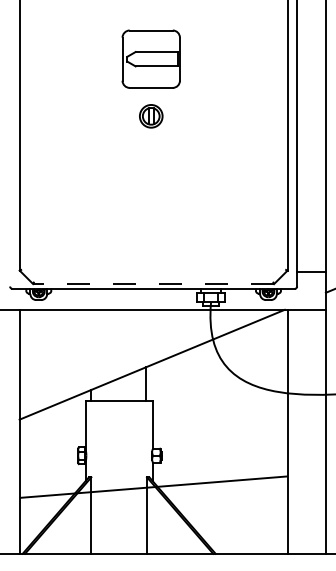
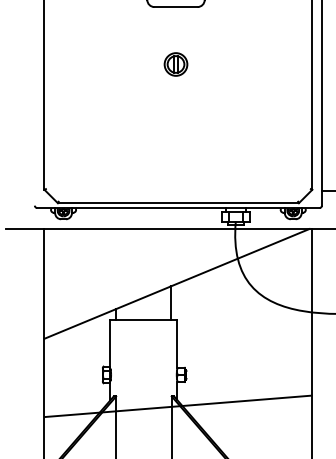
part: (151, 116) -> (176, 64), moved
line: (153, 284) -> (178, 203), dashed -> solid

